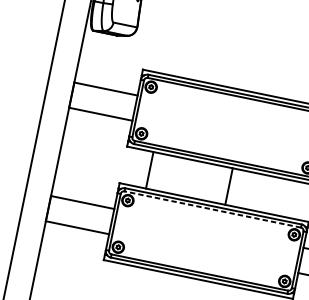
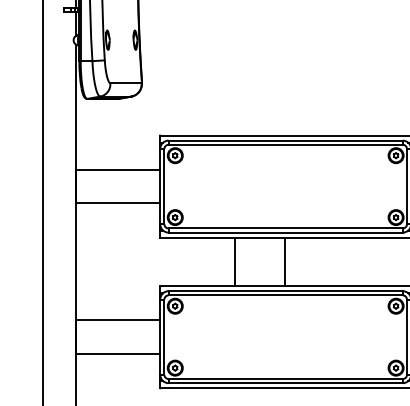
line: (150, 170) -> (235, 261), moved
line: (229, 186) -> (285, 261), moved
line: (212, 209) -> (285, 295), dashed -> solid

